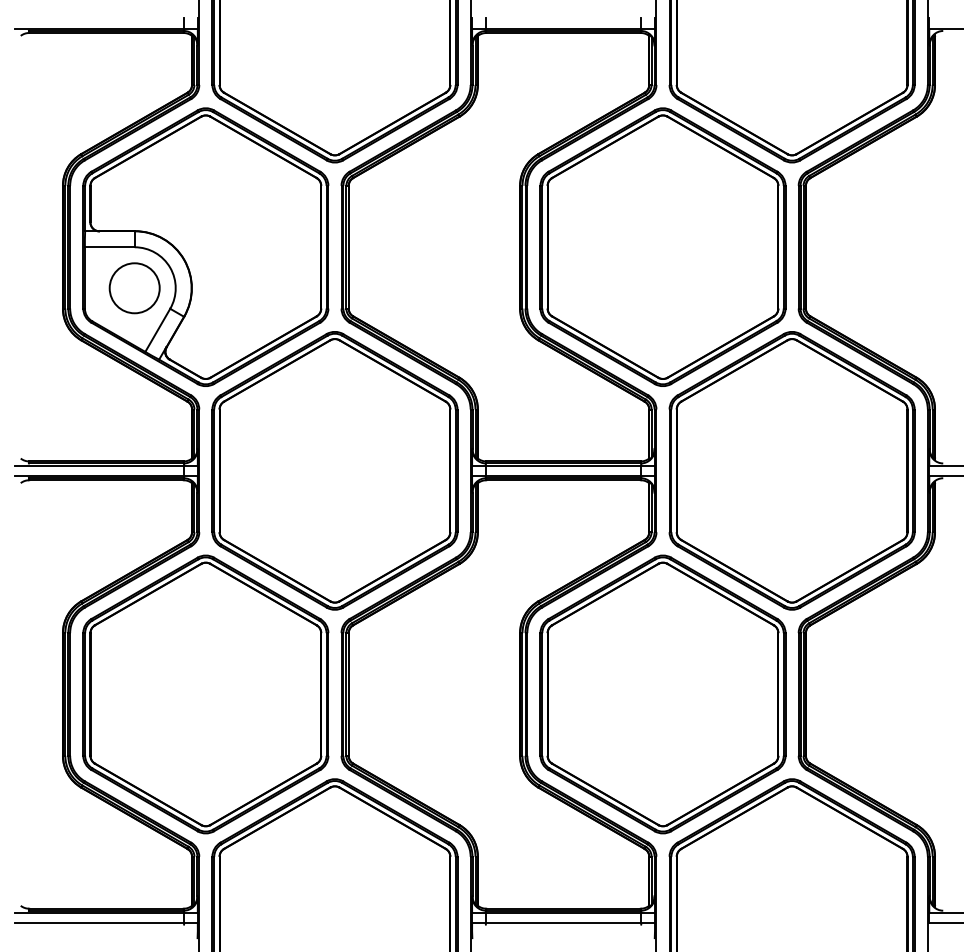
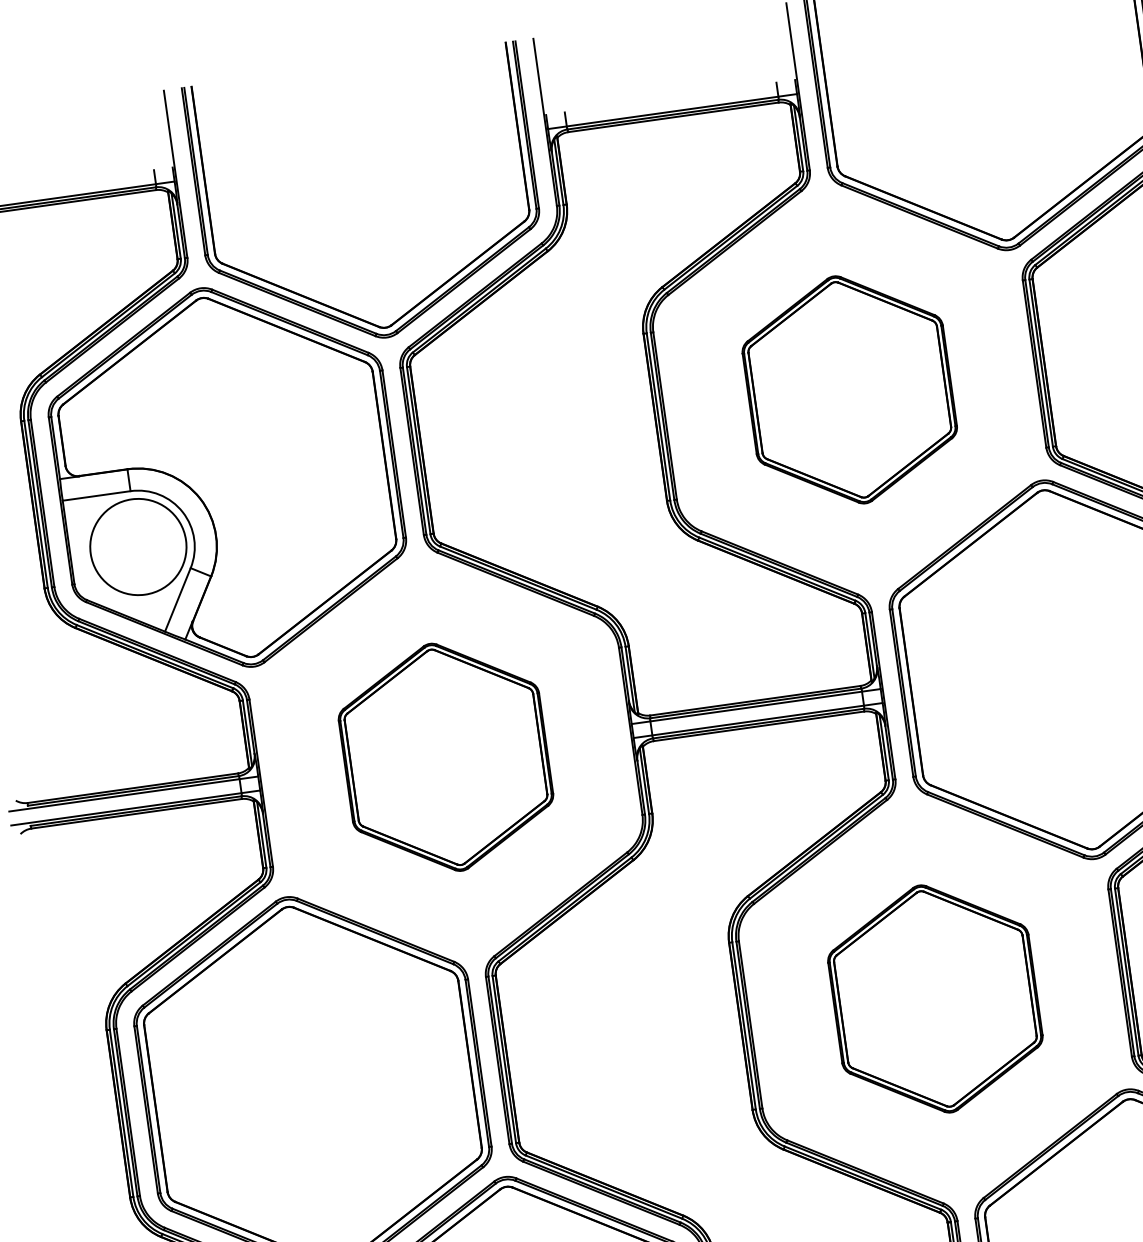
part: (662, 246) -> (848, 389), size x0.6
circle: (134, 288) -> (138, 547), size x1.4
part: (334, 470) -> (445, 756), size x0.6
part: (662, 694) -> (934, 999), size x0.6

